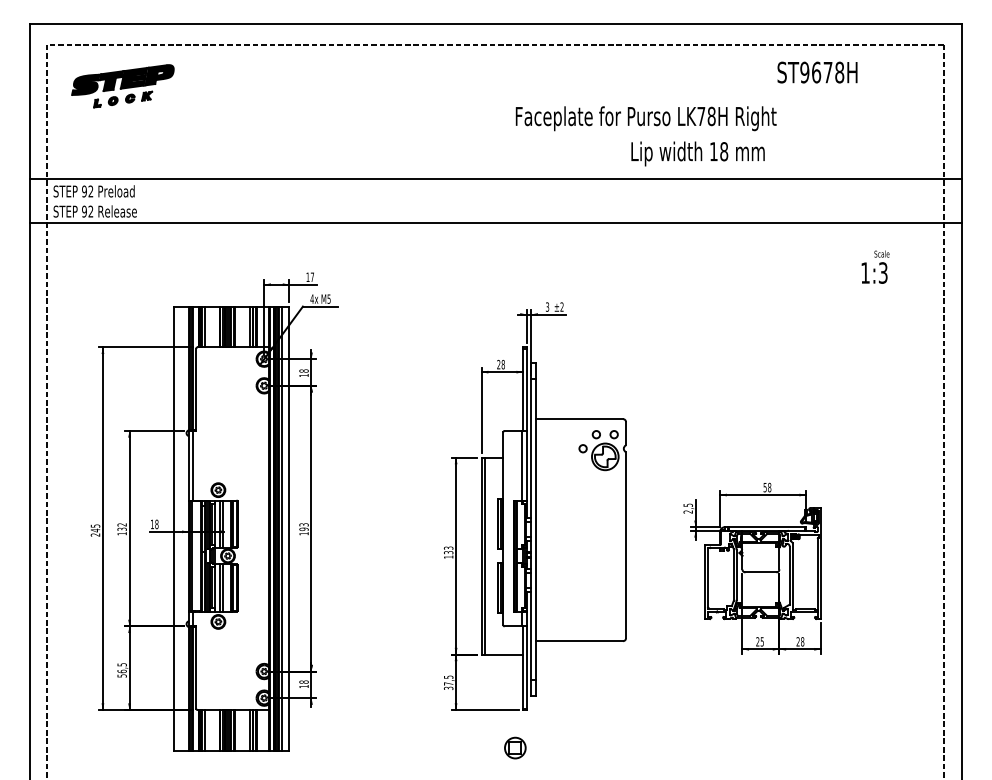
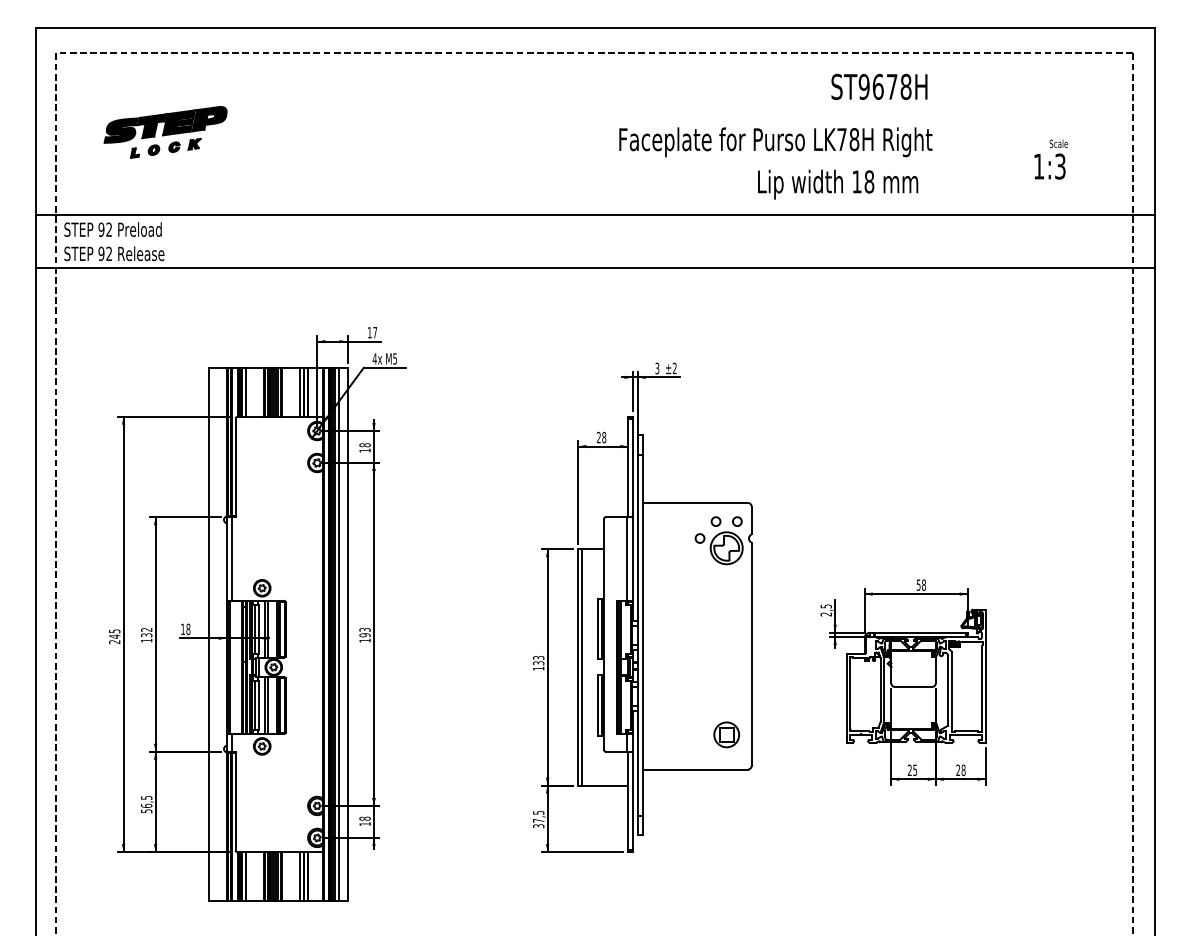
text: (817, 72) -> (879, 86), moved
part: (122, 86) -> (165, 132), moved
text: (875, 267) -> (1050, 159), moved
part: (515, 747) -> (726, 734), moved

